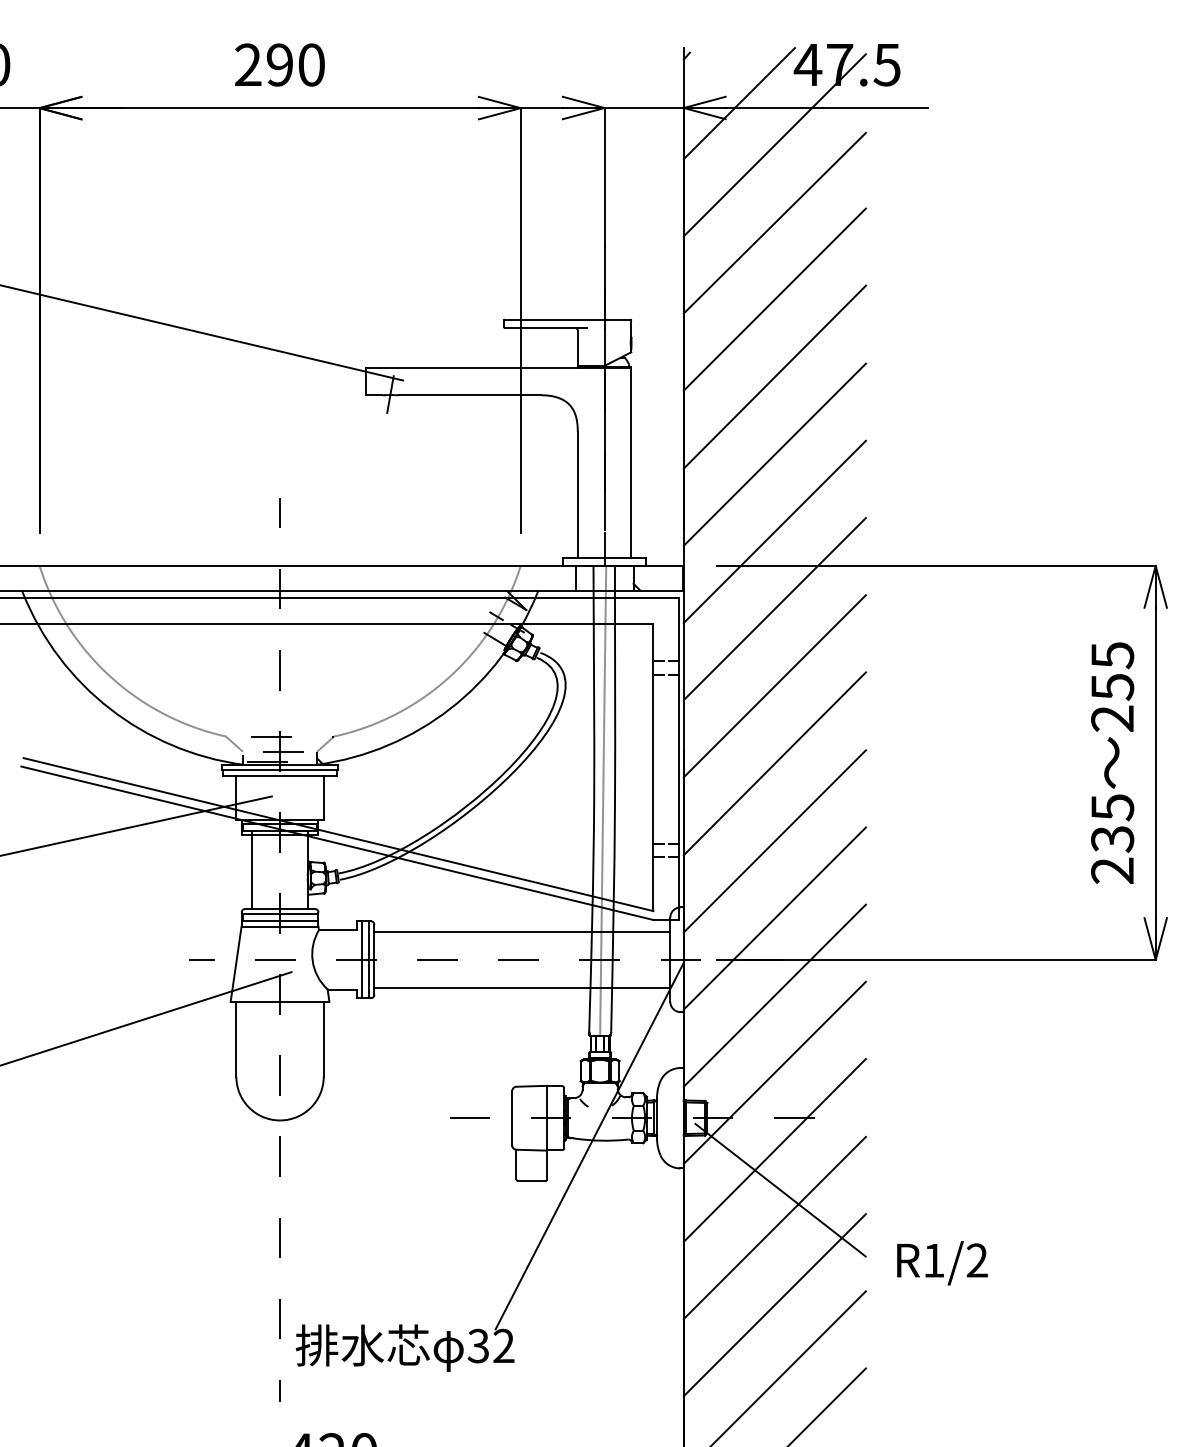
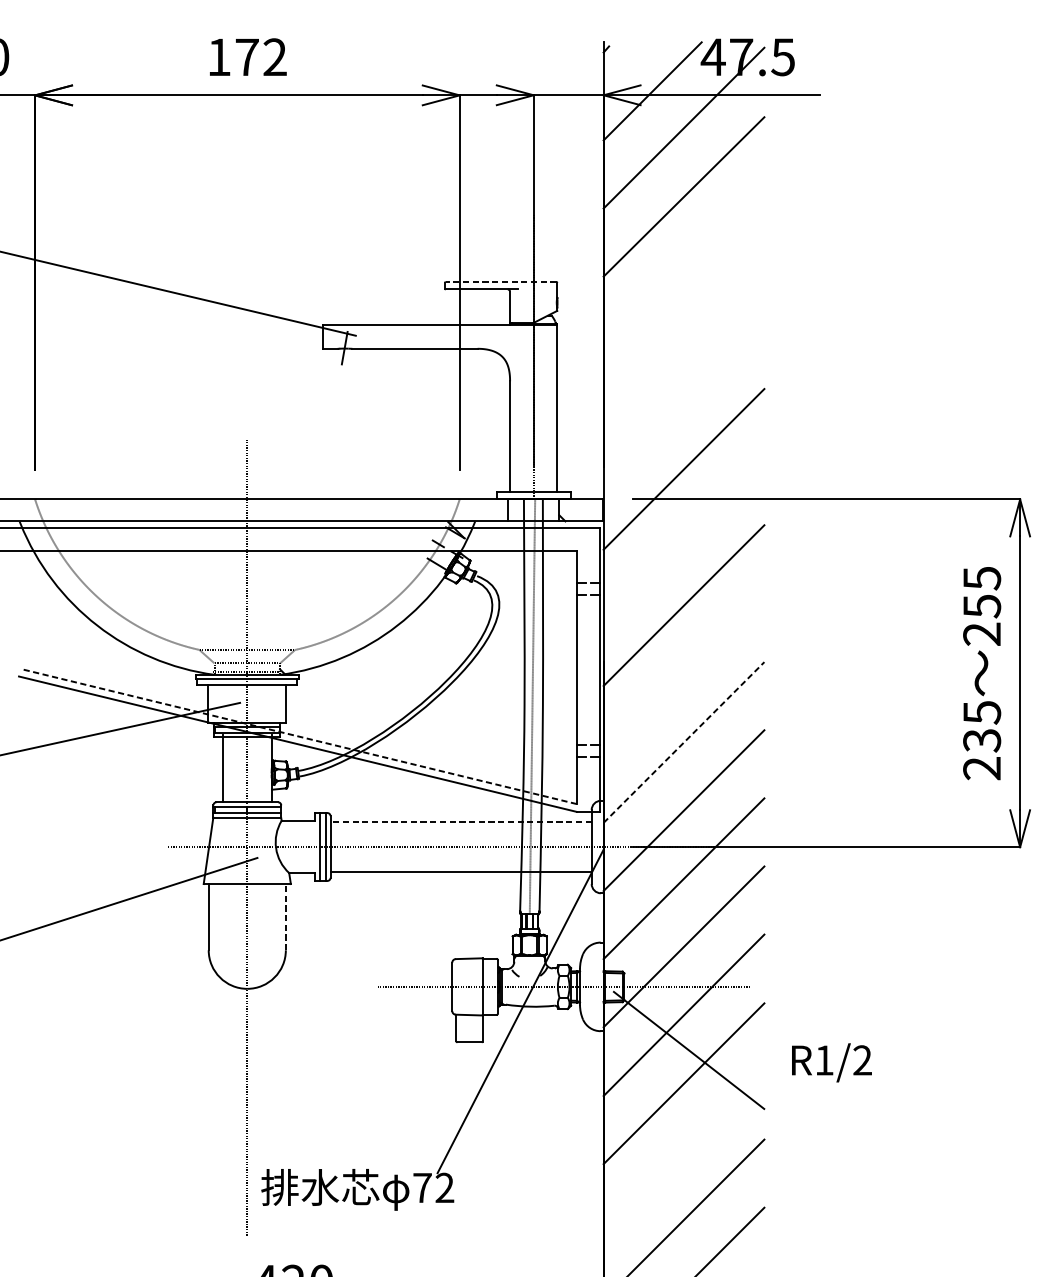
text: (279, 64) -> (246, 56), 290 -> 172
line: (774, 299) -> (683, 264), removed
line: (567, 319) -> (500, 281), solid -> dashed
line: (774, 376) -> (683, 332), removed
line: (774, 454) -> (683, 401), removed
line: (774, 609) -> (683, 537), removed
line: (774, 763) -> (683, 673), removed
line: (338, 834) -> (298, 736), solid -> dashed
line: (774, 841) -> (683, 742), solid -> dashed
line: (522, 931) -> (461, 822), solid -> dashed
line: (323, 1039) -> (285, 917), solid -> dashed
text: (942, 1263) -> (831, 1063), moved
line: (774, 1305) -> (683, 1152), removed
text: (478, 1345) -> (422, 1187), 32 -> 72

